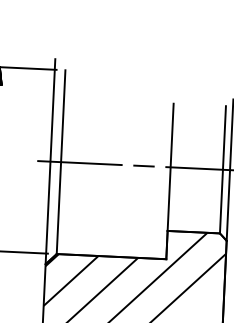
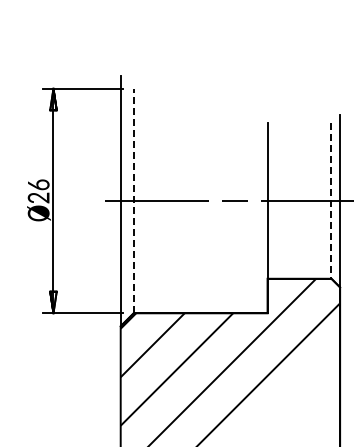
line: (60, 161) -> (133, 200), solid -> dashed
line: (222, 170) -> (331, 201), solid -> dashed

